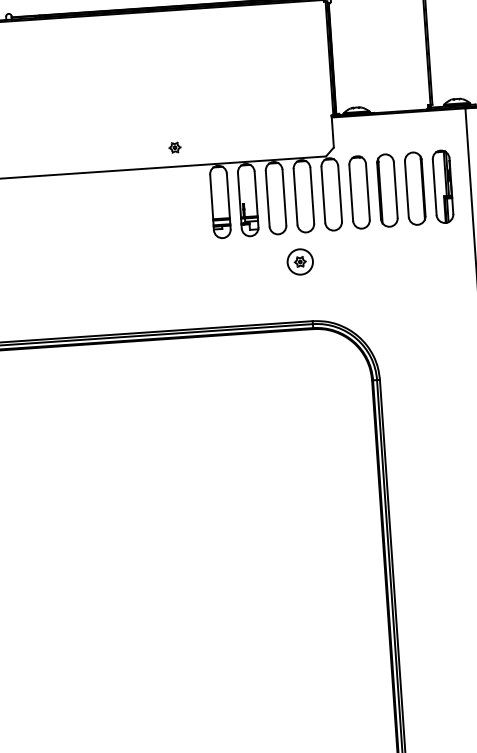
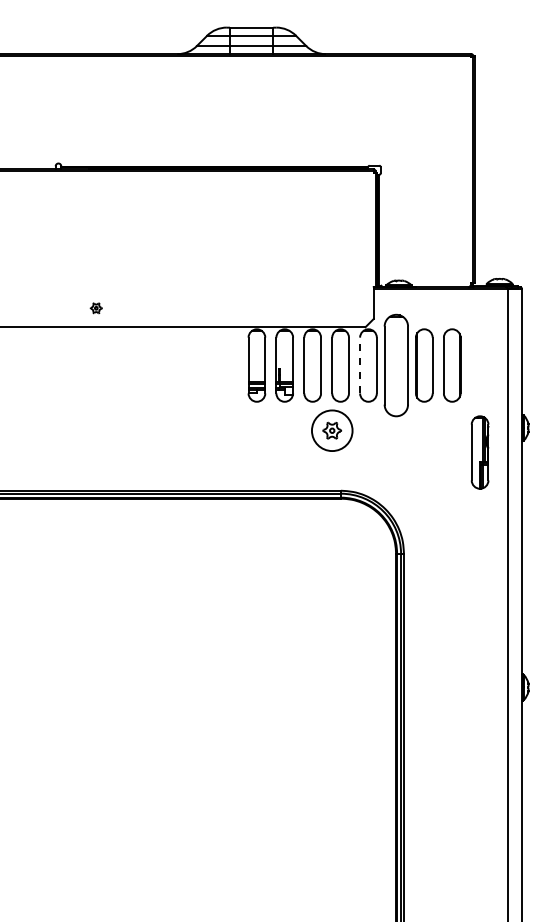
part: (174, 147) -> (95, 308), moved
part: (442, 186) -> (479, 452), moved
part: (359, 192) -> (396, 365), size x1.4
line: (323, 194) -> (360, 365), solid -> dashed
part: (300, 261) -> (332, 430), size x1.6

